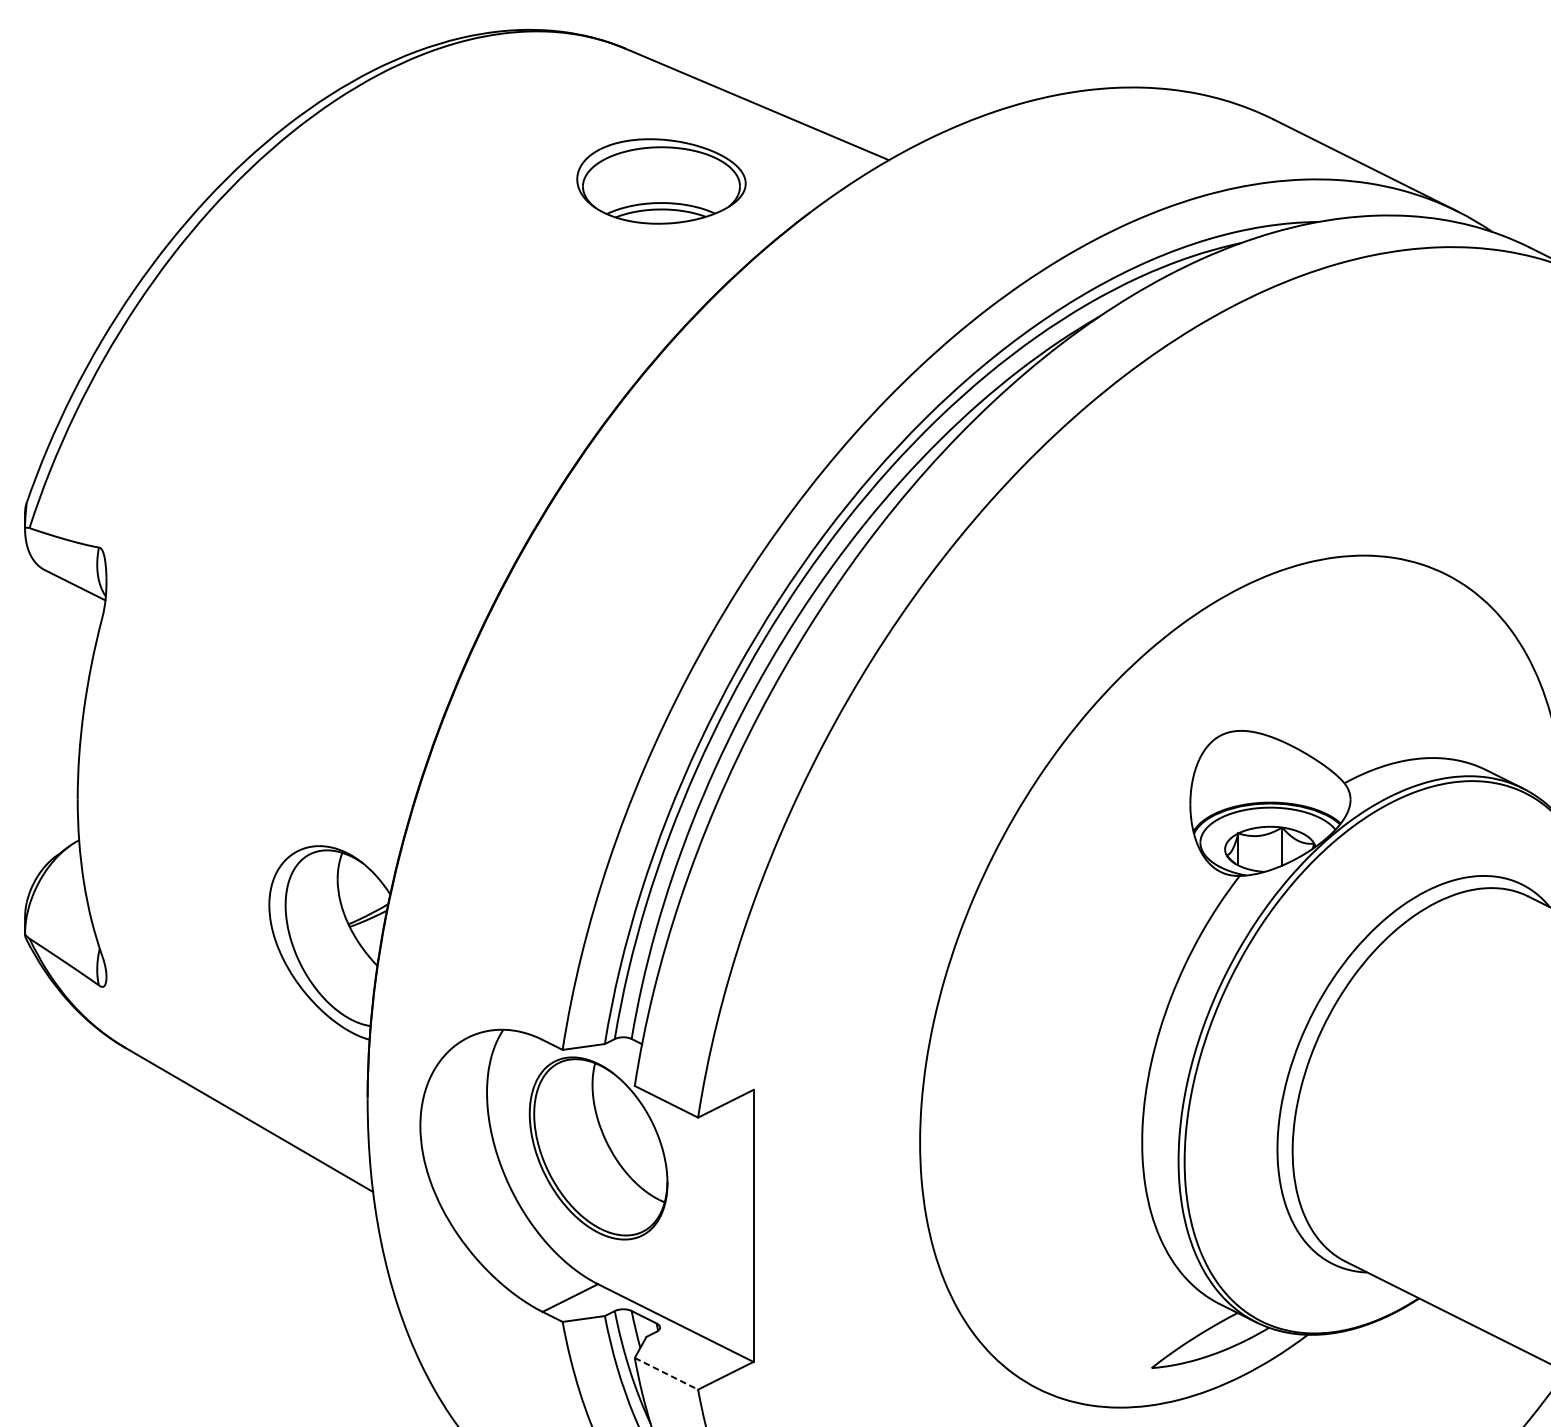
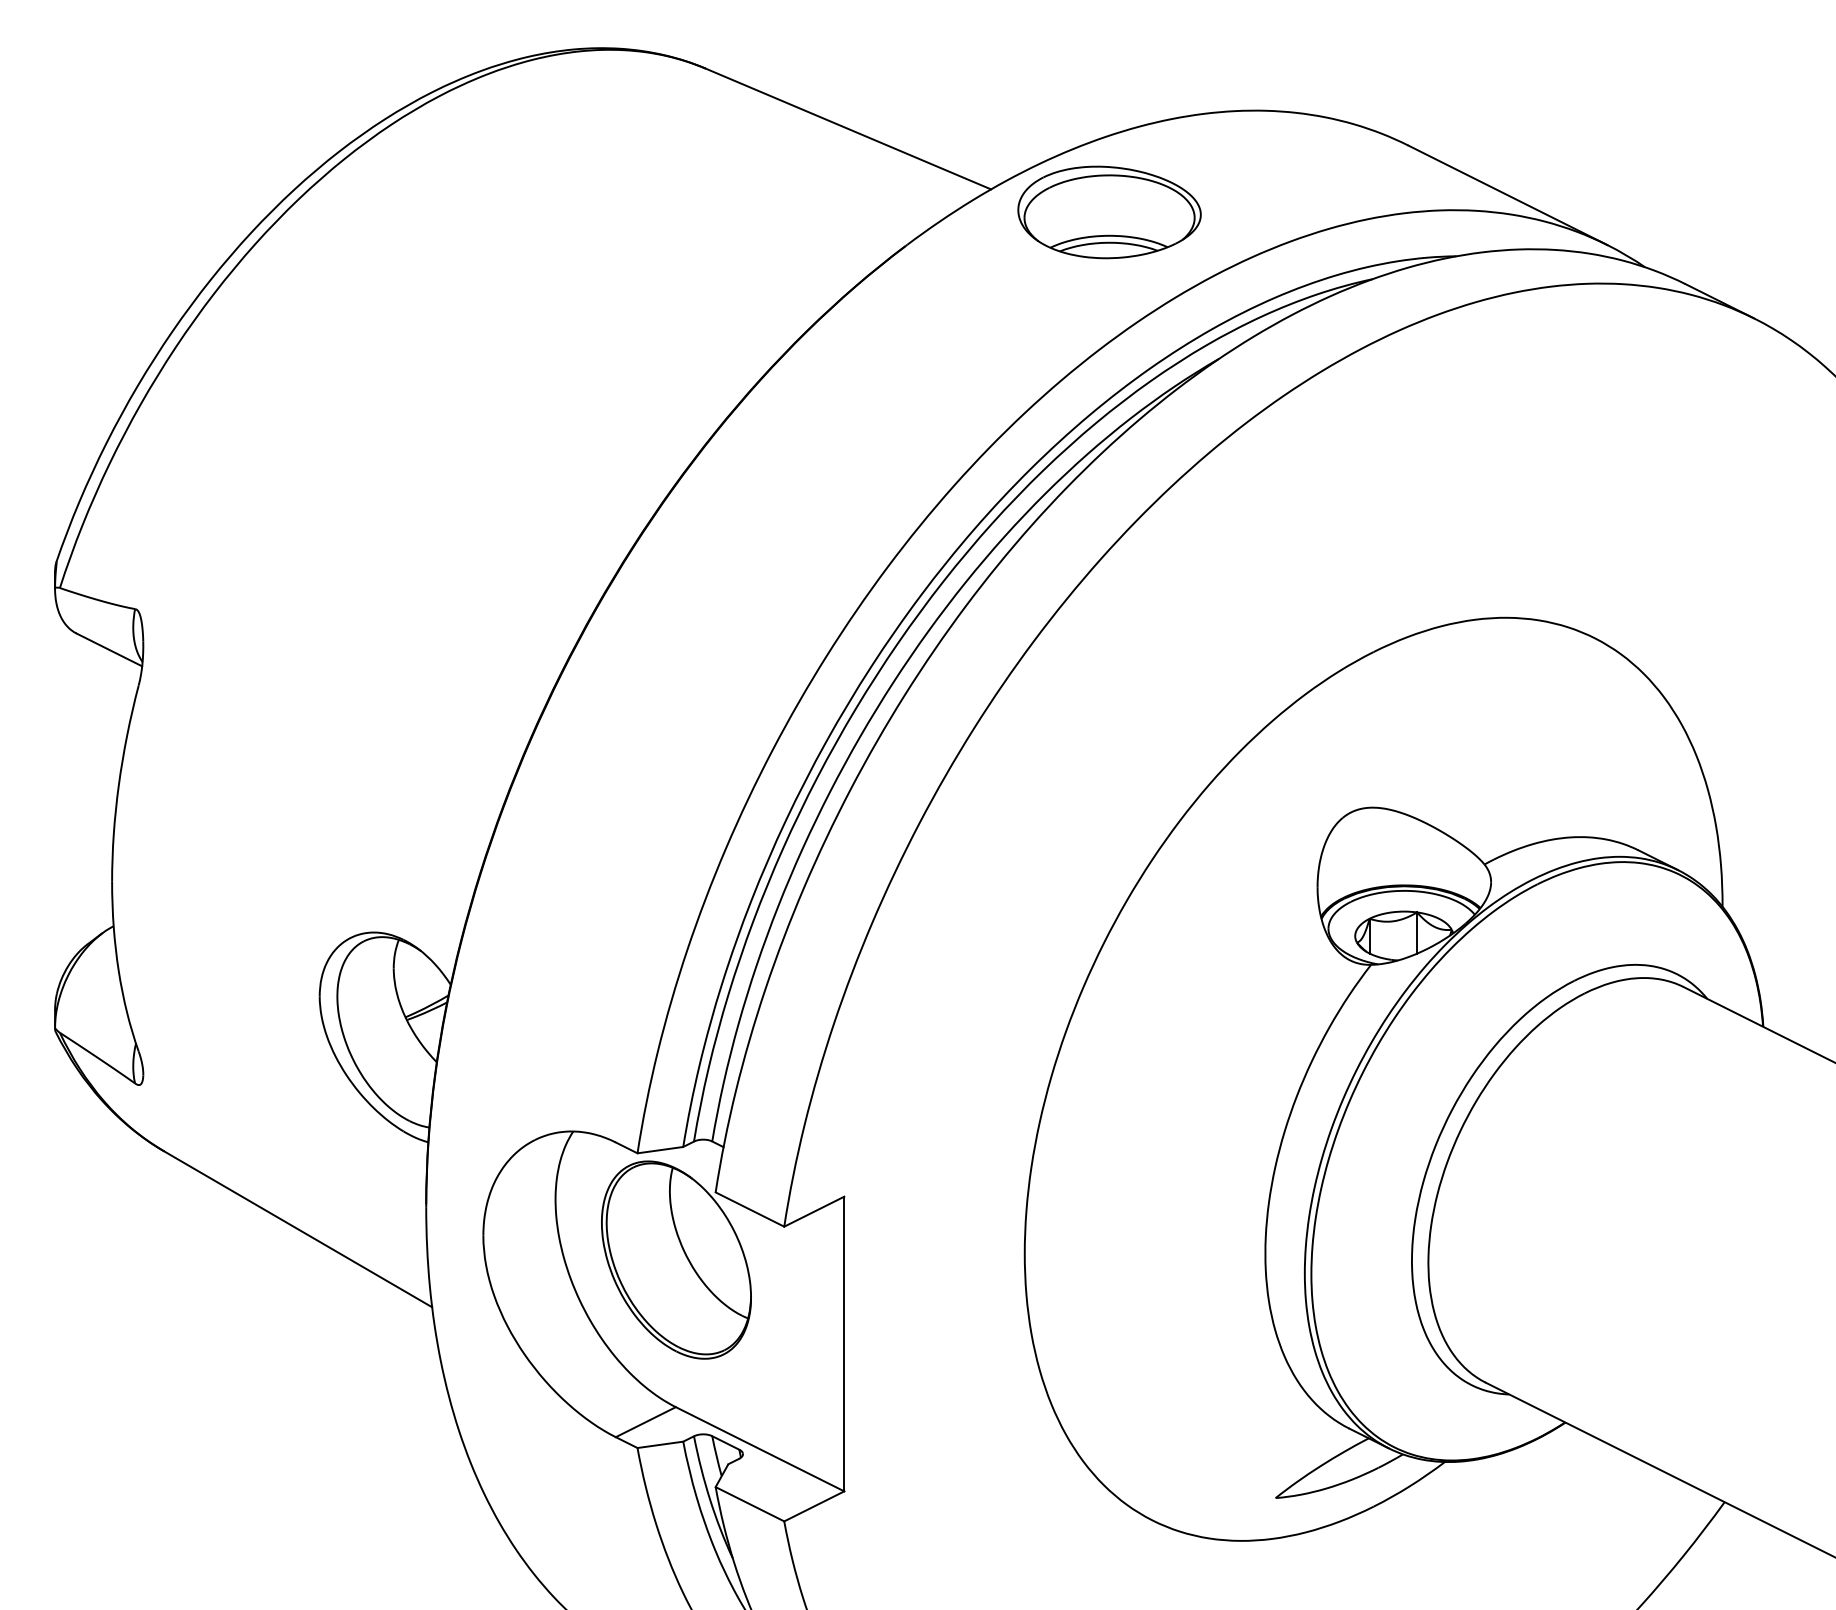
part: (661, 181) -> (1109, 212), moved
line: (666, 1374) -> (750, 1504), dashed -> solid

